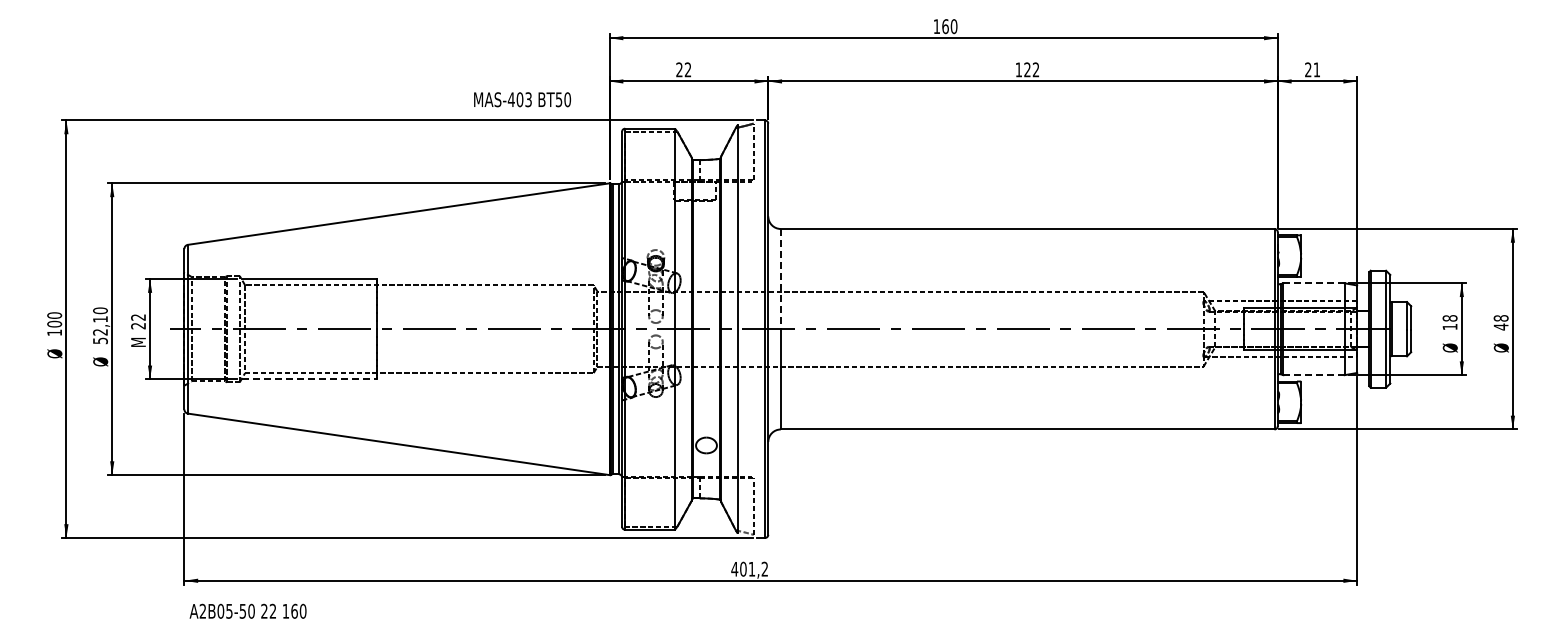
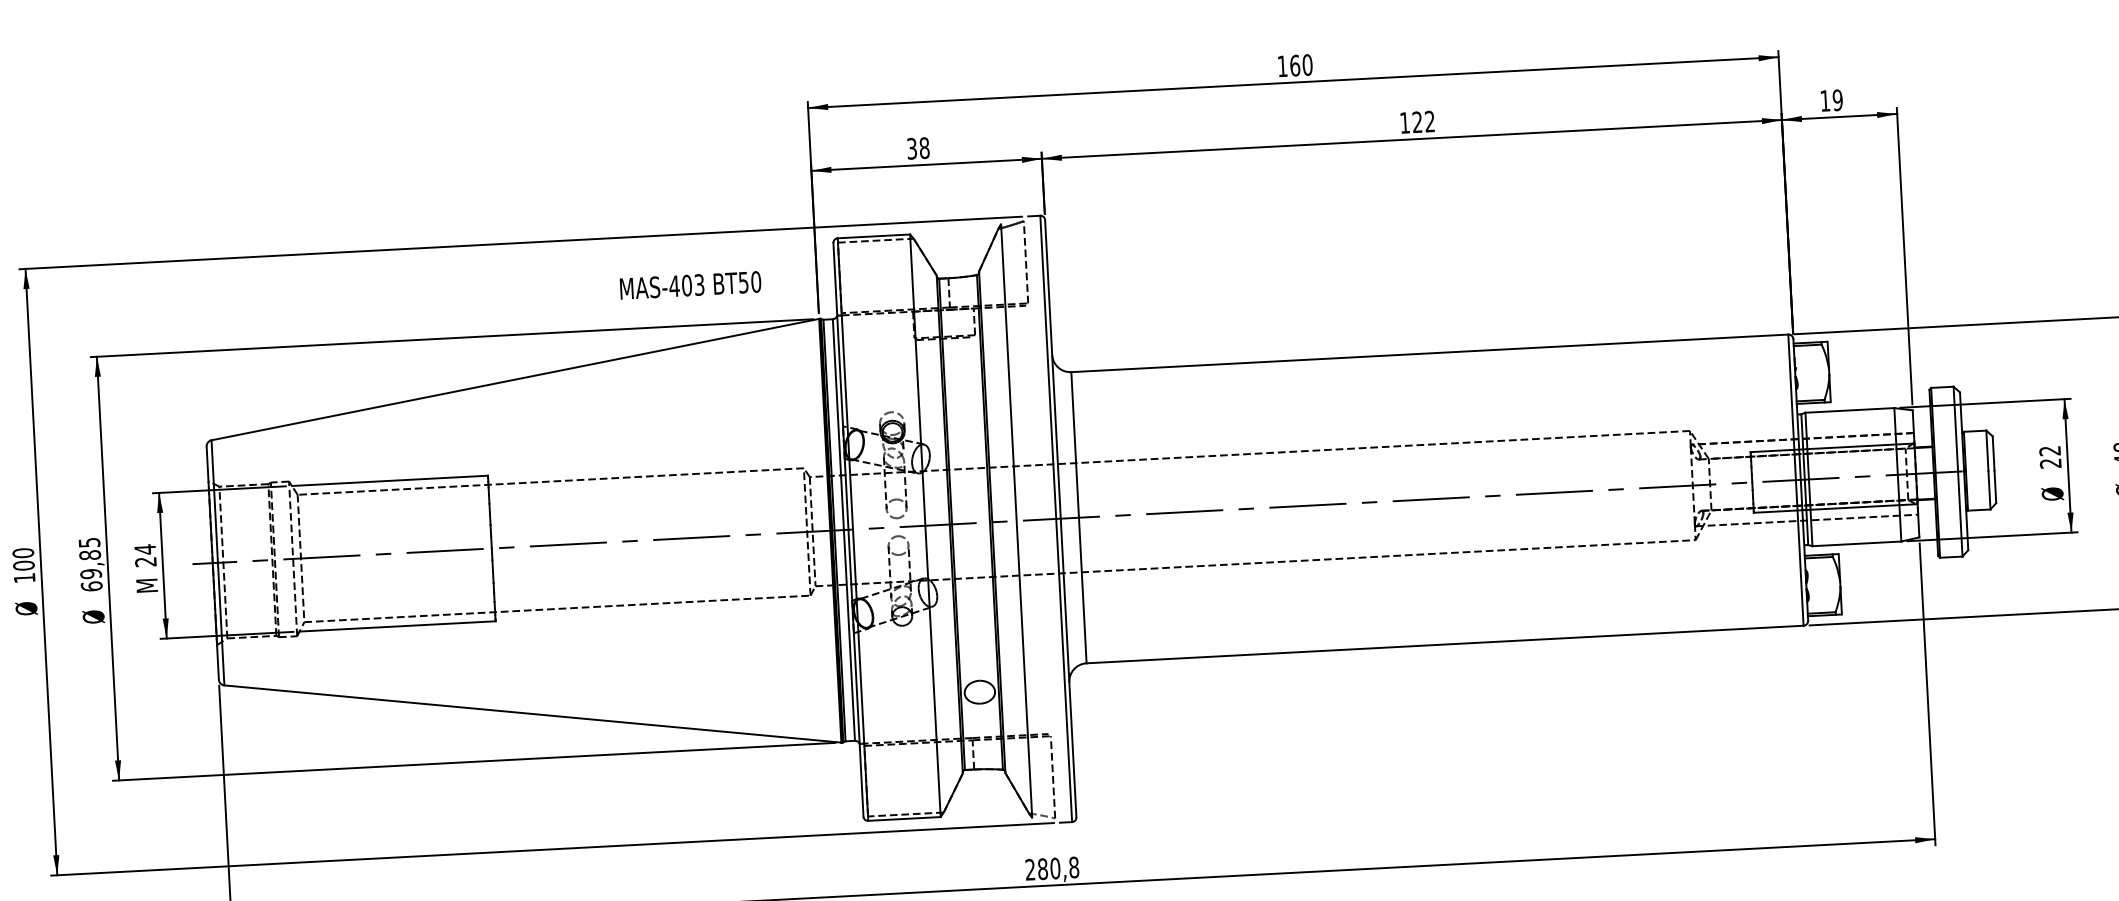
text: (683, 69) -> (917, 147), 22 -> 38
text: (1312, 69) -> (1831, 100), 21 -> 19
text: (522, 99) -> (690, 285), moved
line: (780, 279) -> (1074, 445), dashed -> solid
line: (1314, 283) -> (1850, 410), dashed -> solid
text: (138, 317) -> (145, 549), 22 -> 24
text: (1449, 322) -> (2049, 457), 18 -> 22
text: (100, 325) -> (90, 564), 52,10 -> 69,85
line: (1314, 375) -> (1857, 544), dashed -> solid
line: (309, 379) -> (398, 626), dashed -> solid
text: (749, 568) -> (1051, 867), 401,2 -> 280,8

